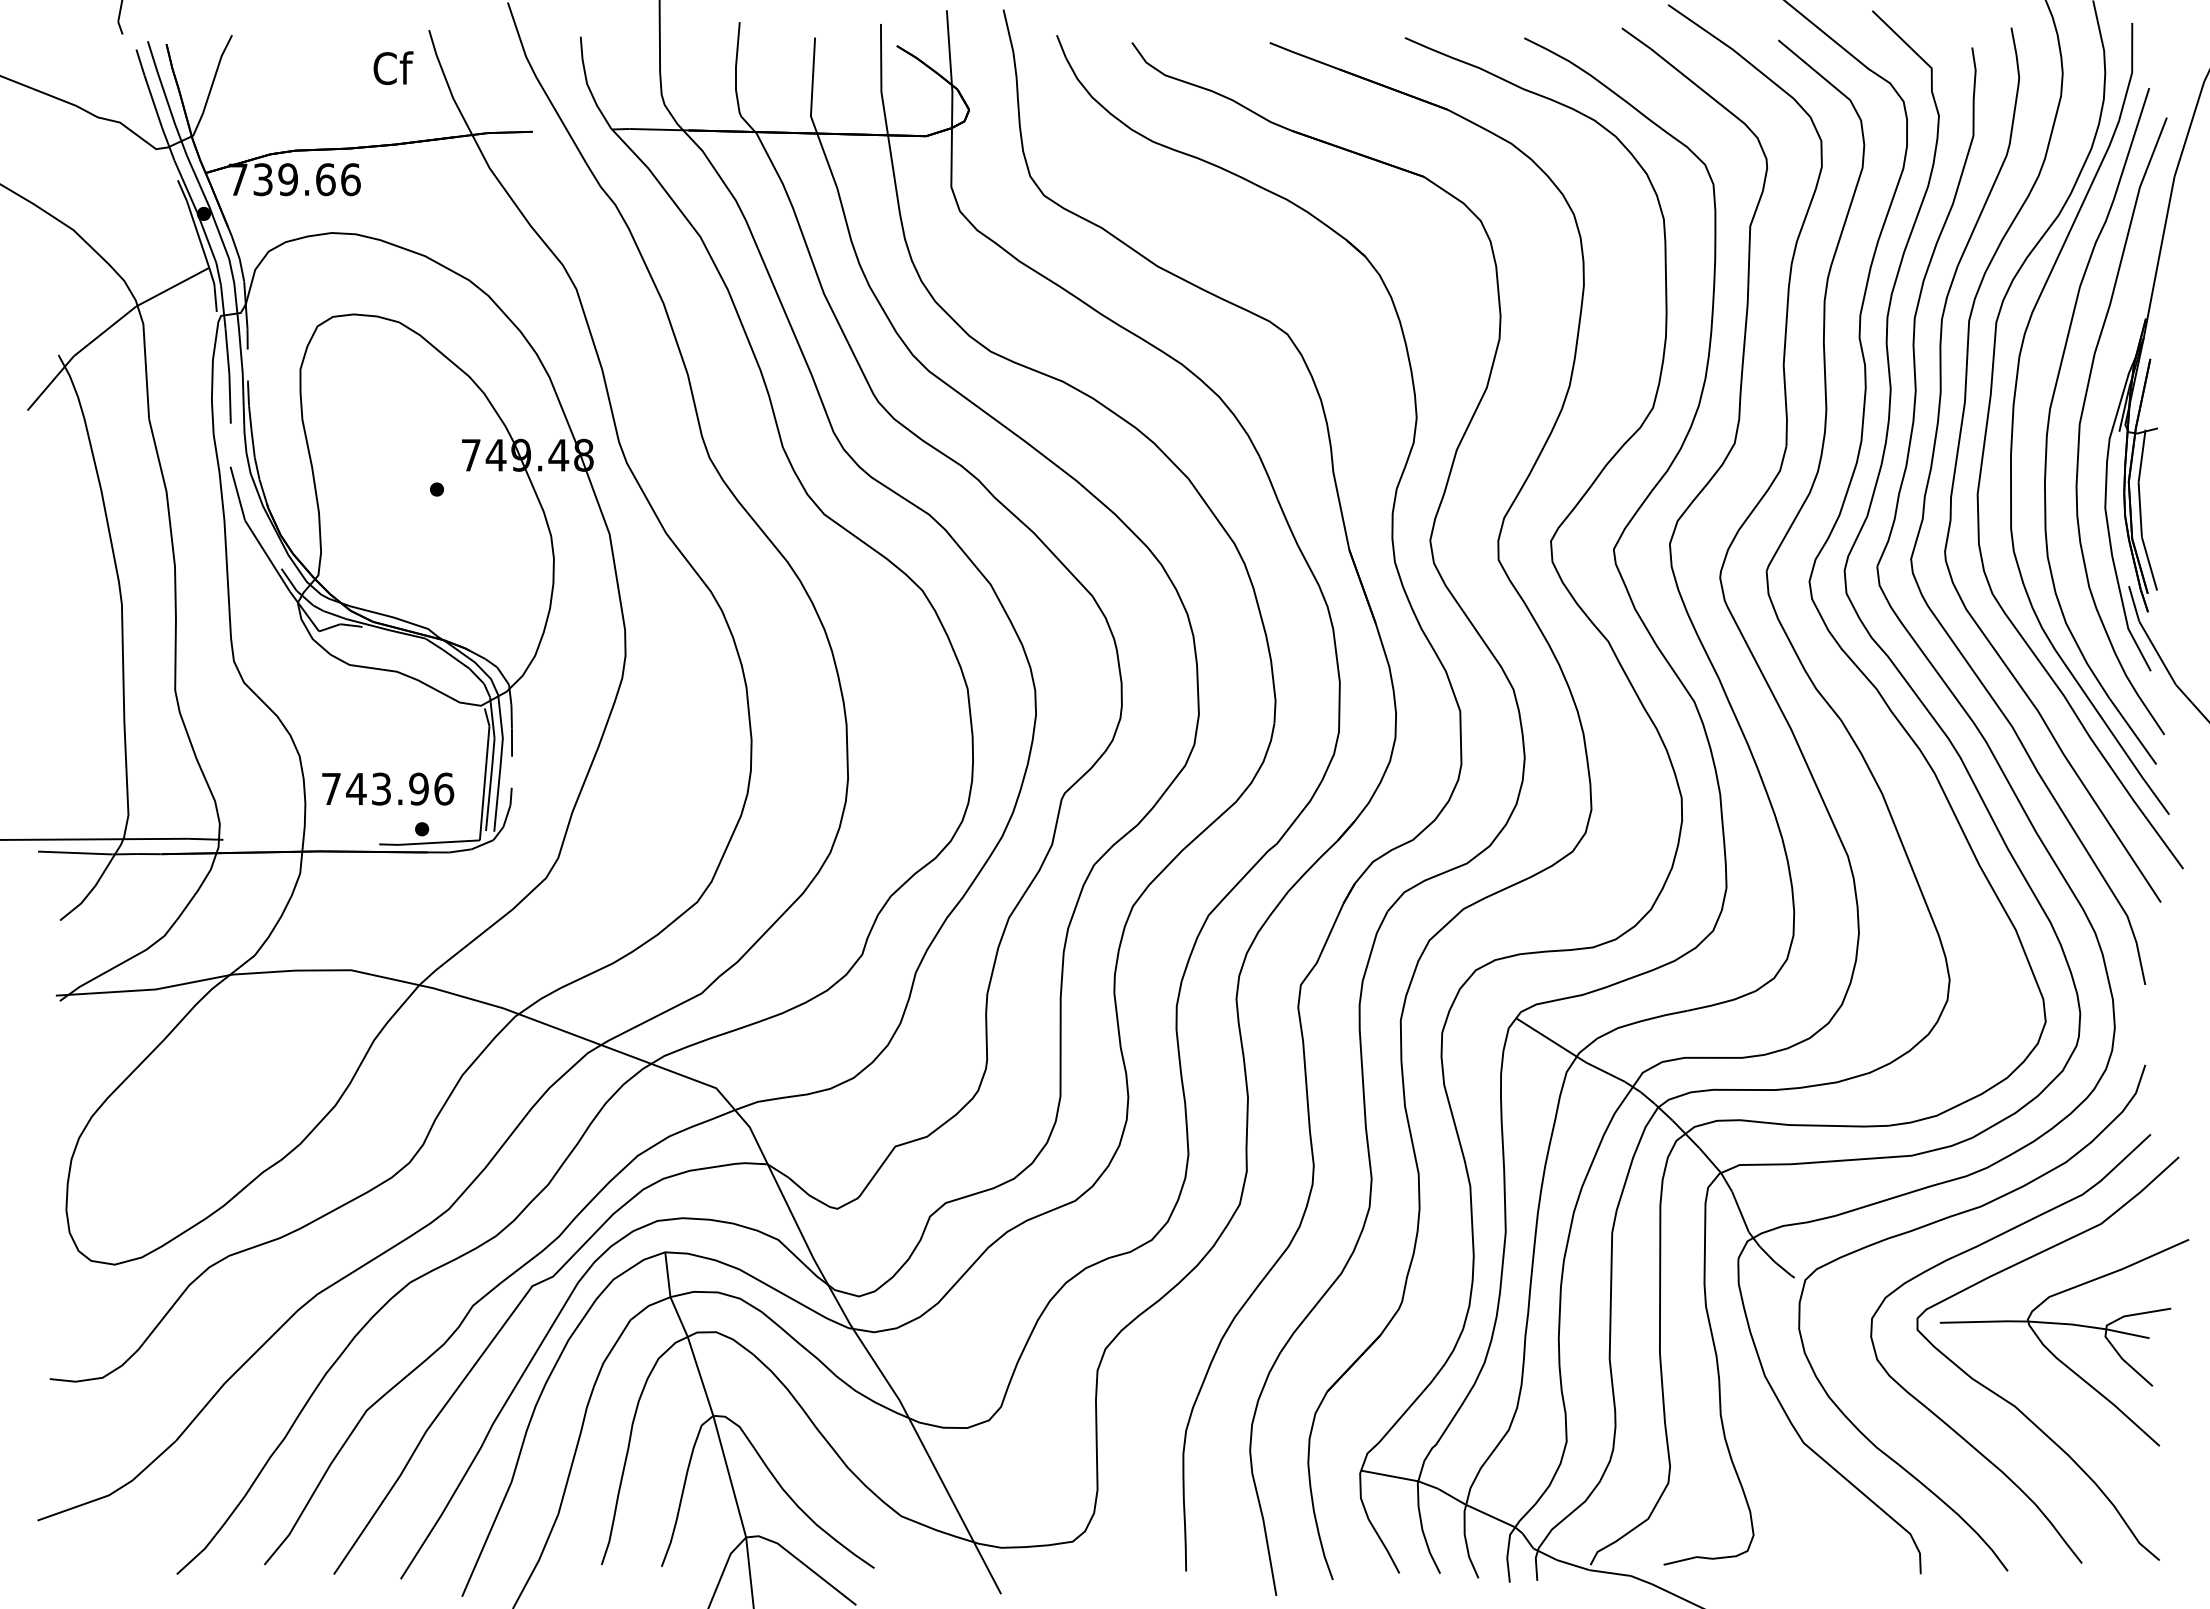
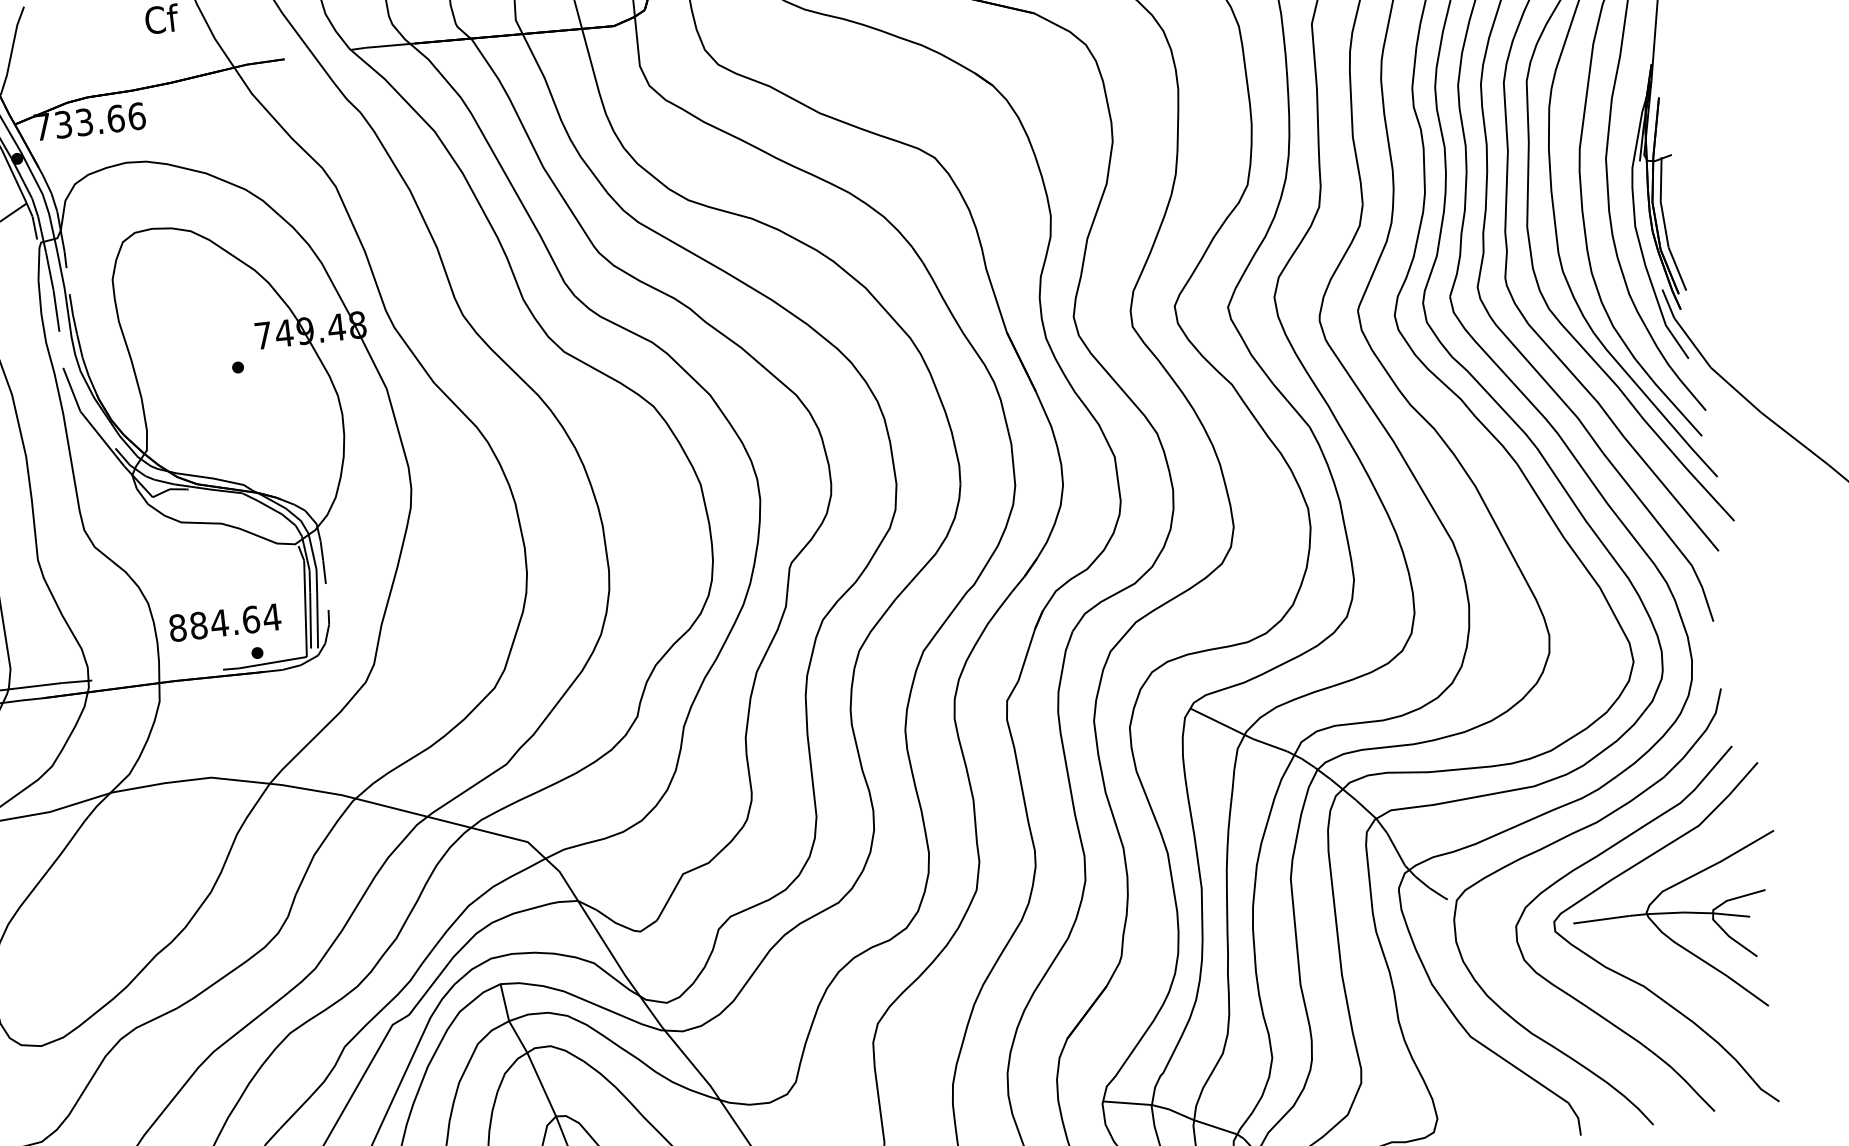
text: (287, 179) -> (83, 122), 739.66 -> 733.66
text: (387, 788) -> (224, 622), 743.96 -> 884.64

